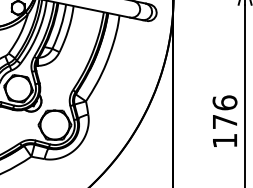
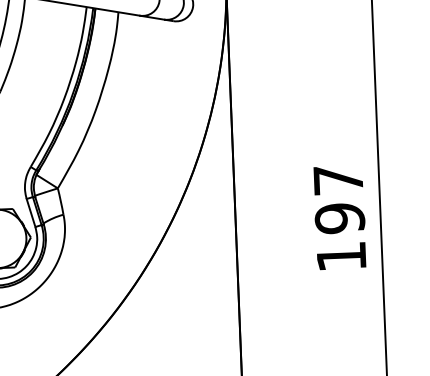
text: (224, 112) -> (338, 199), 176 -> 197

